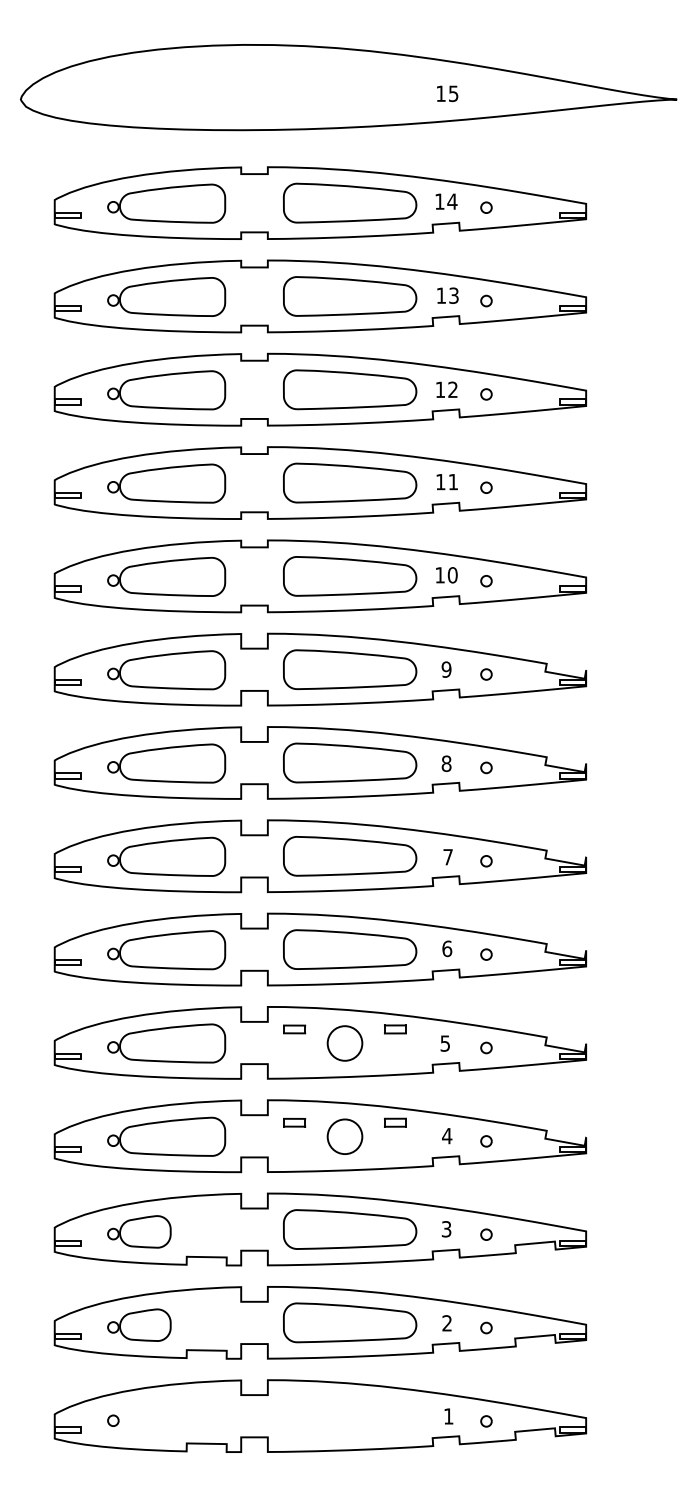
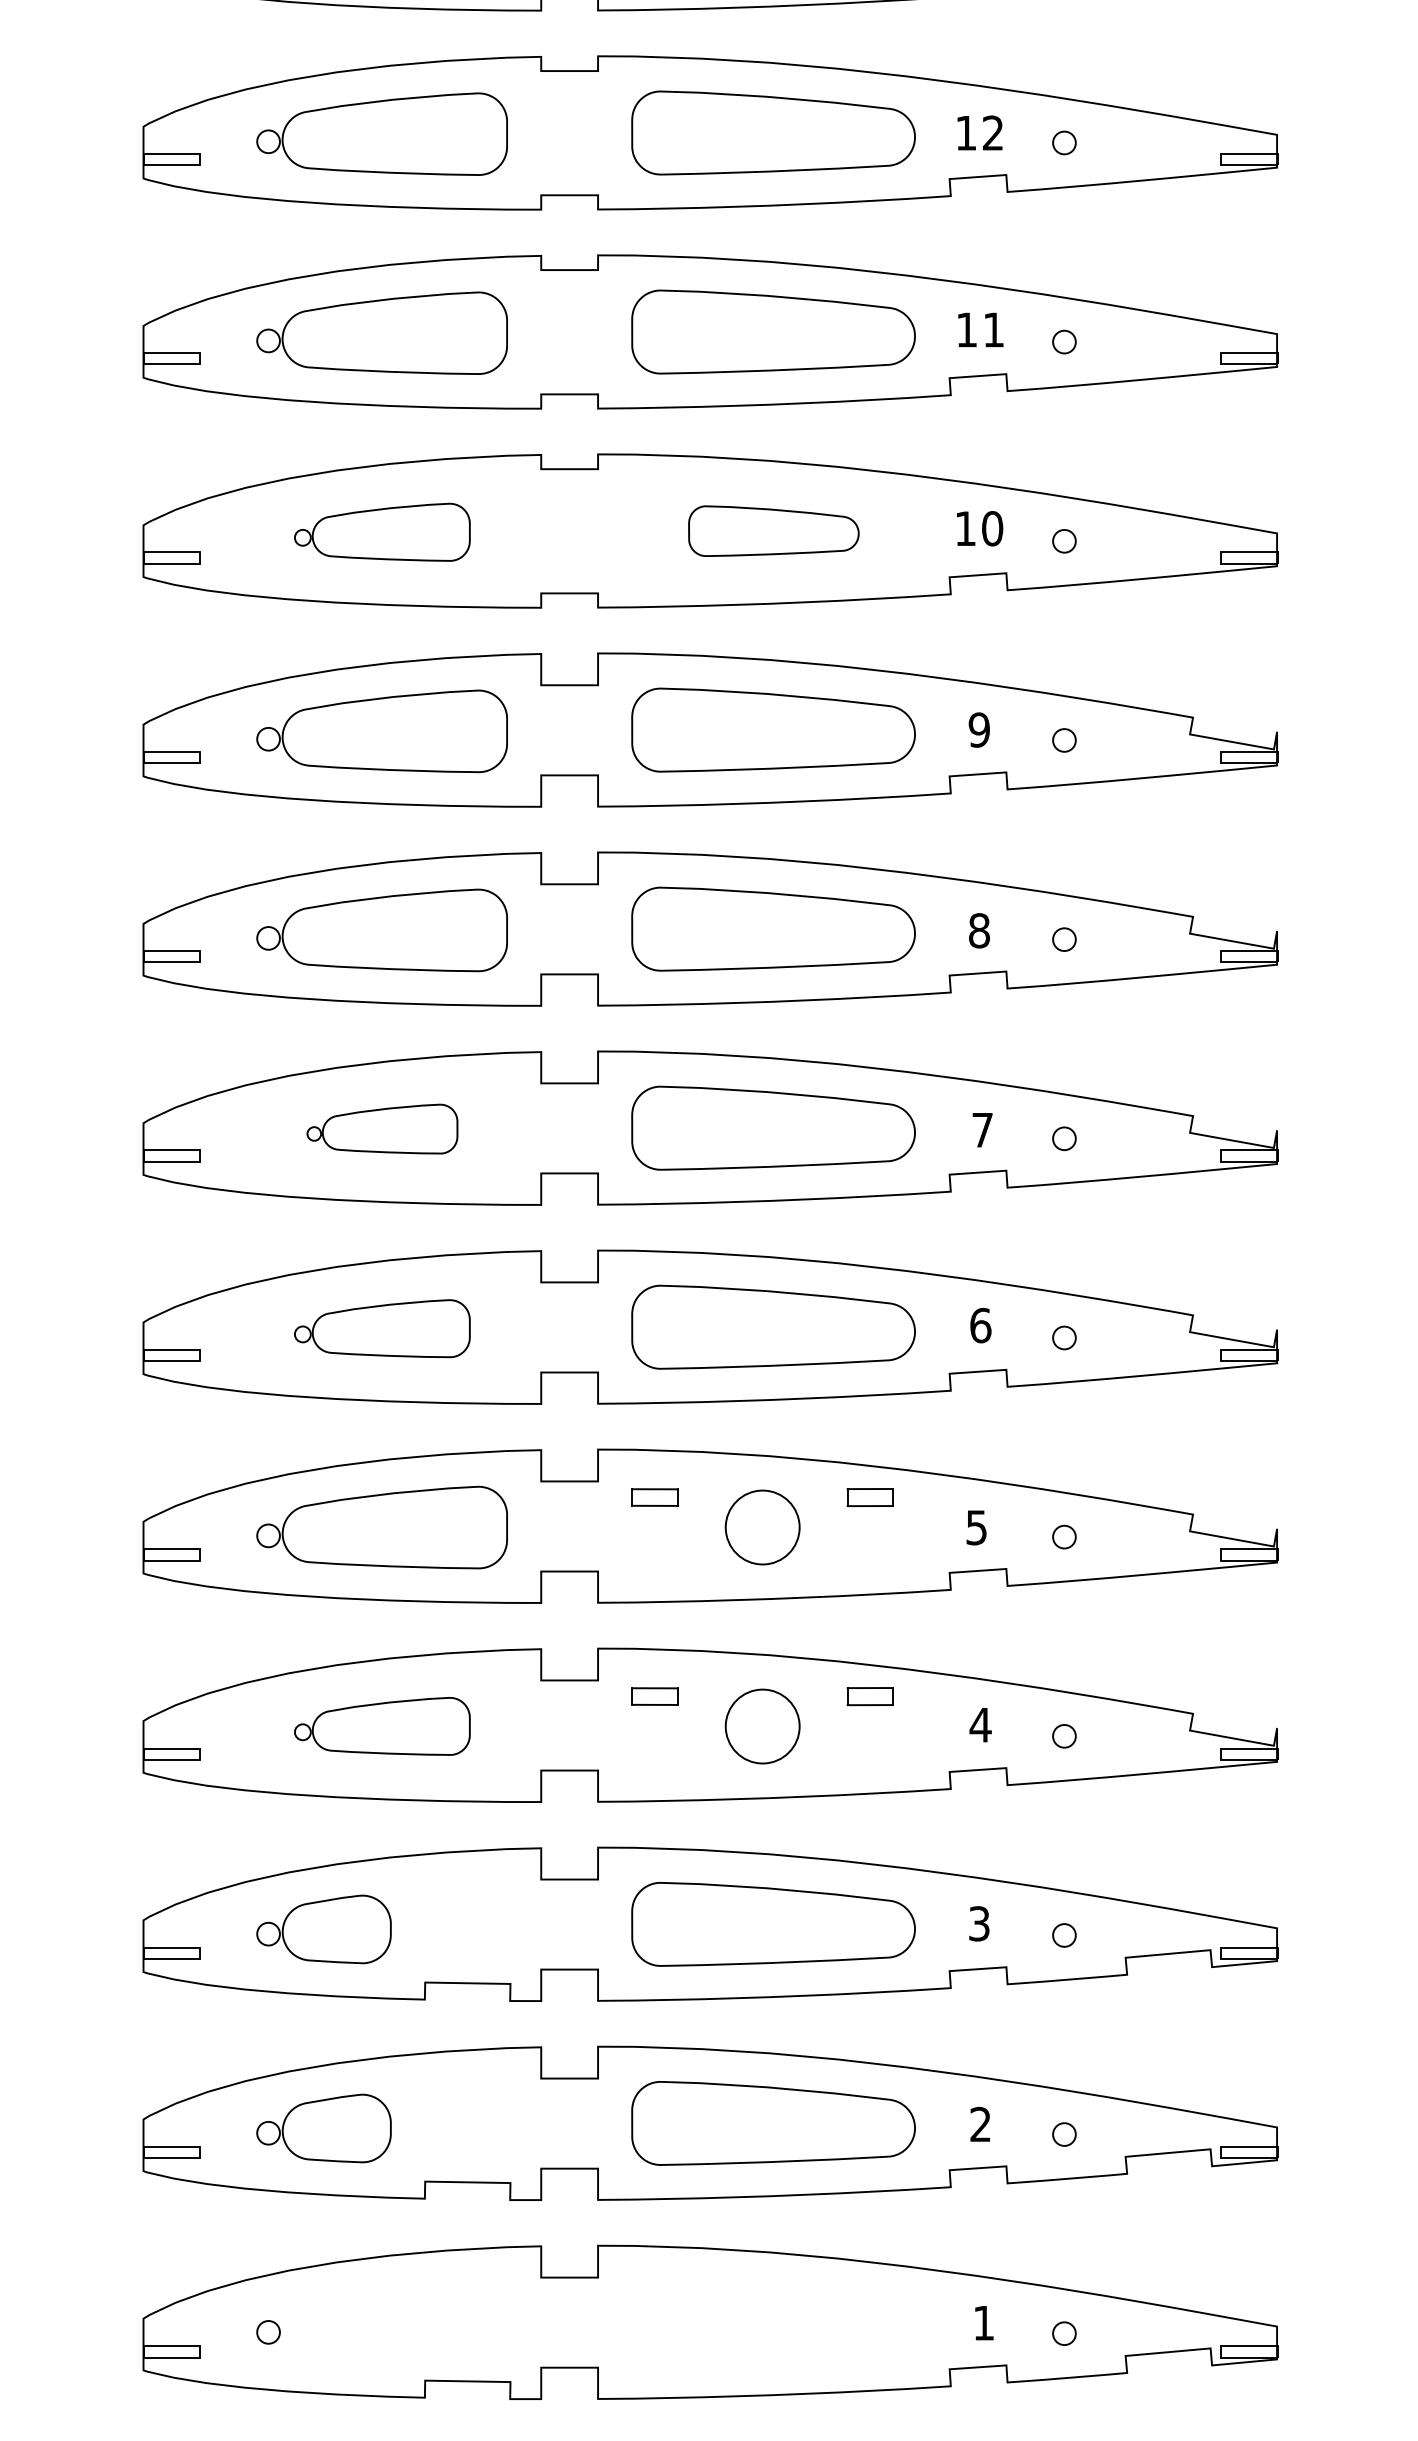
part: (166, 576) -> (381, 531), size x0.7
part: (350, 576) -> (774, 531), size x0.6
part: (166, 856) -> (381, 1128), size x0.6
part: (166, 950) -> (381, 1329), size x0.7
part: (166, 1136) -> (381, 1725), size x0.7

